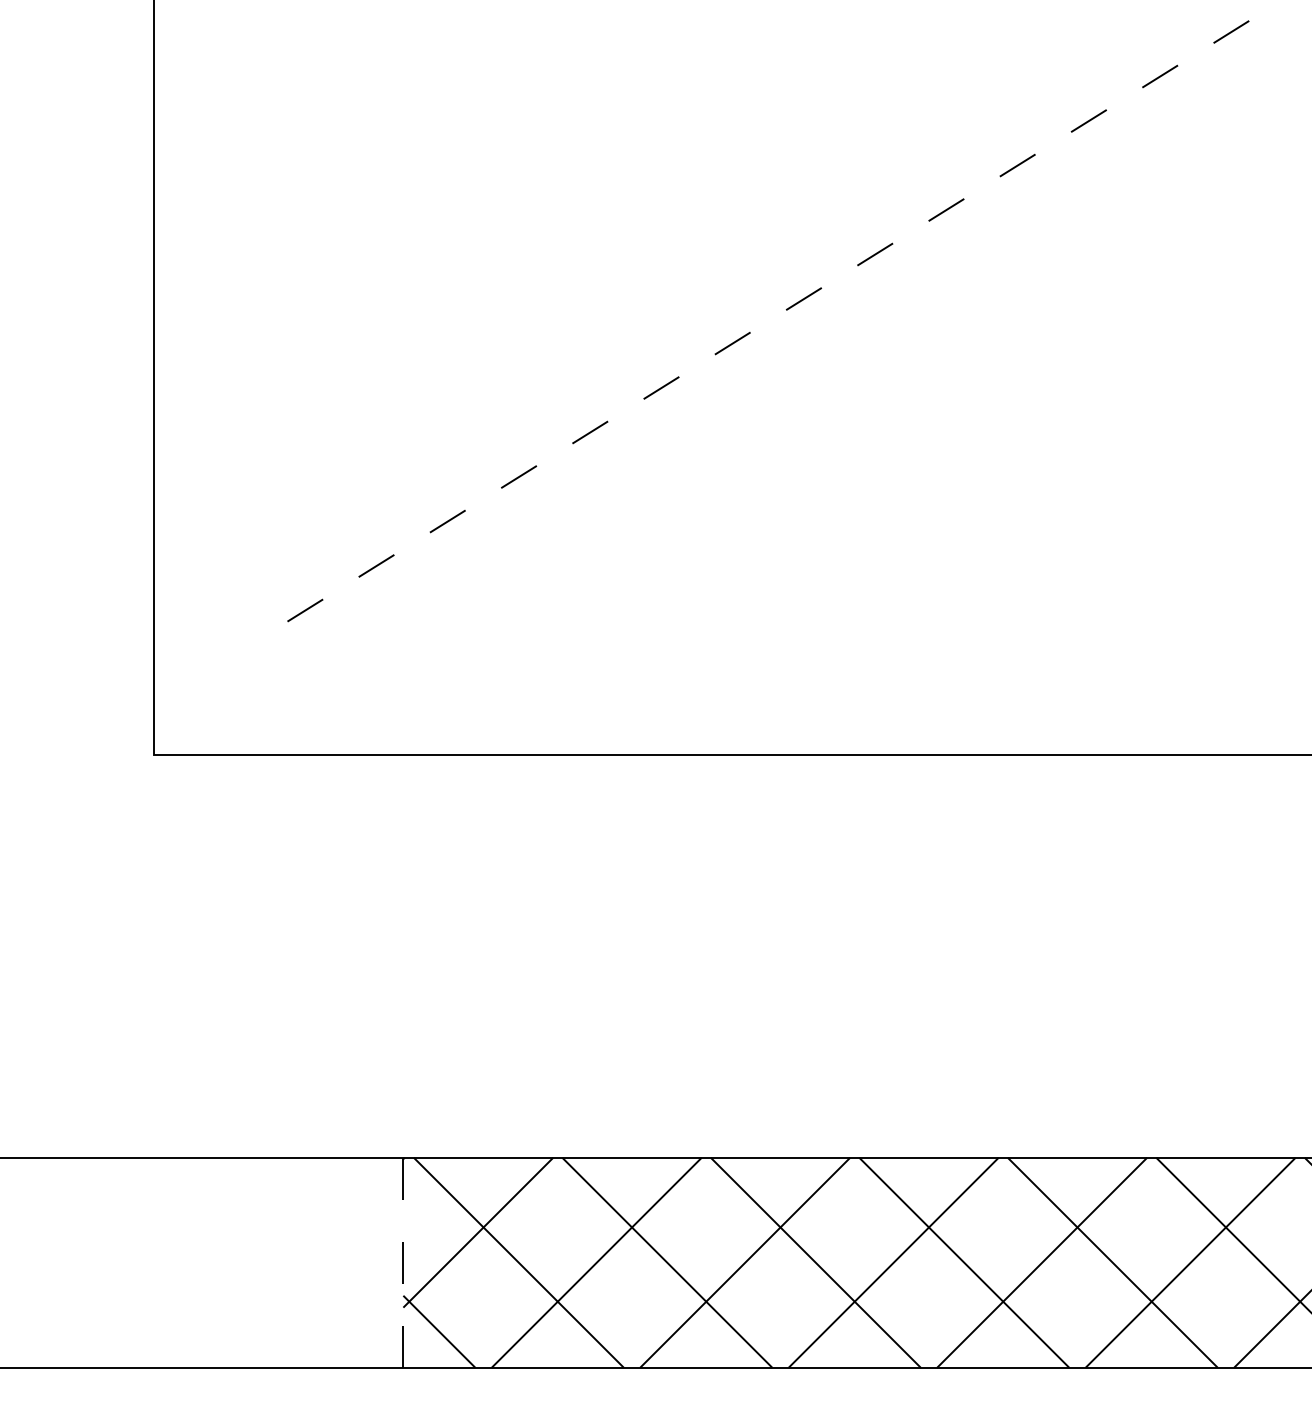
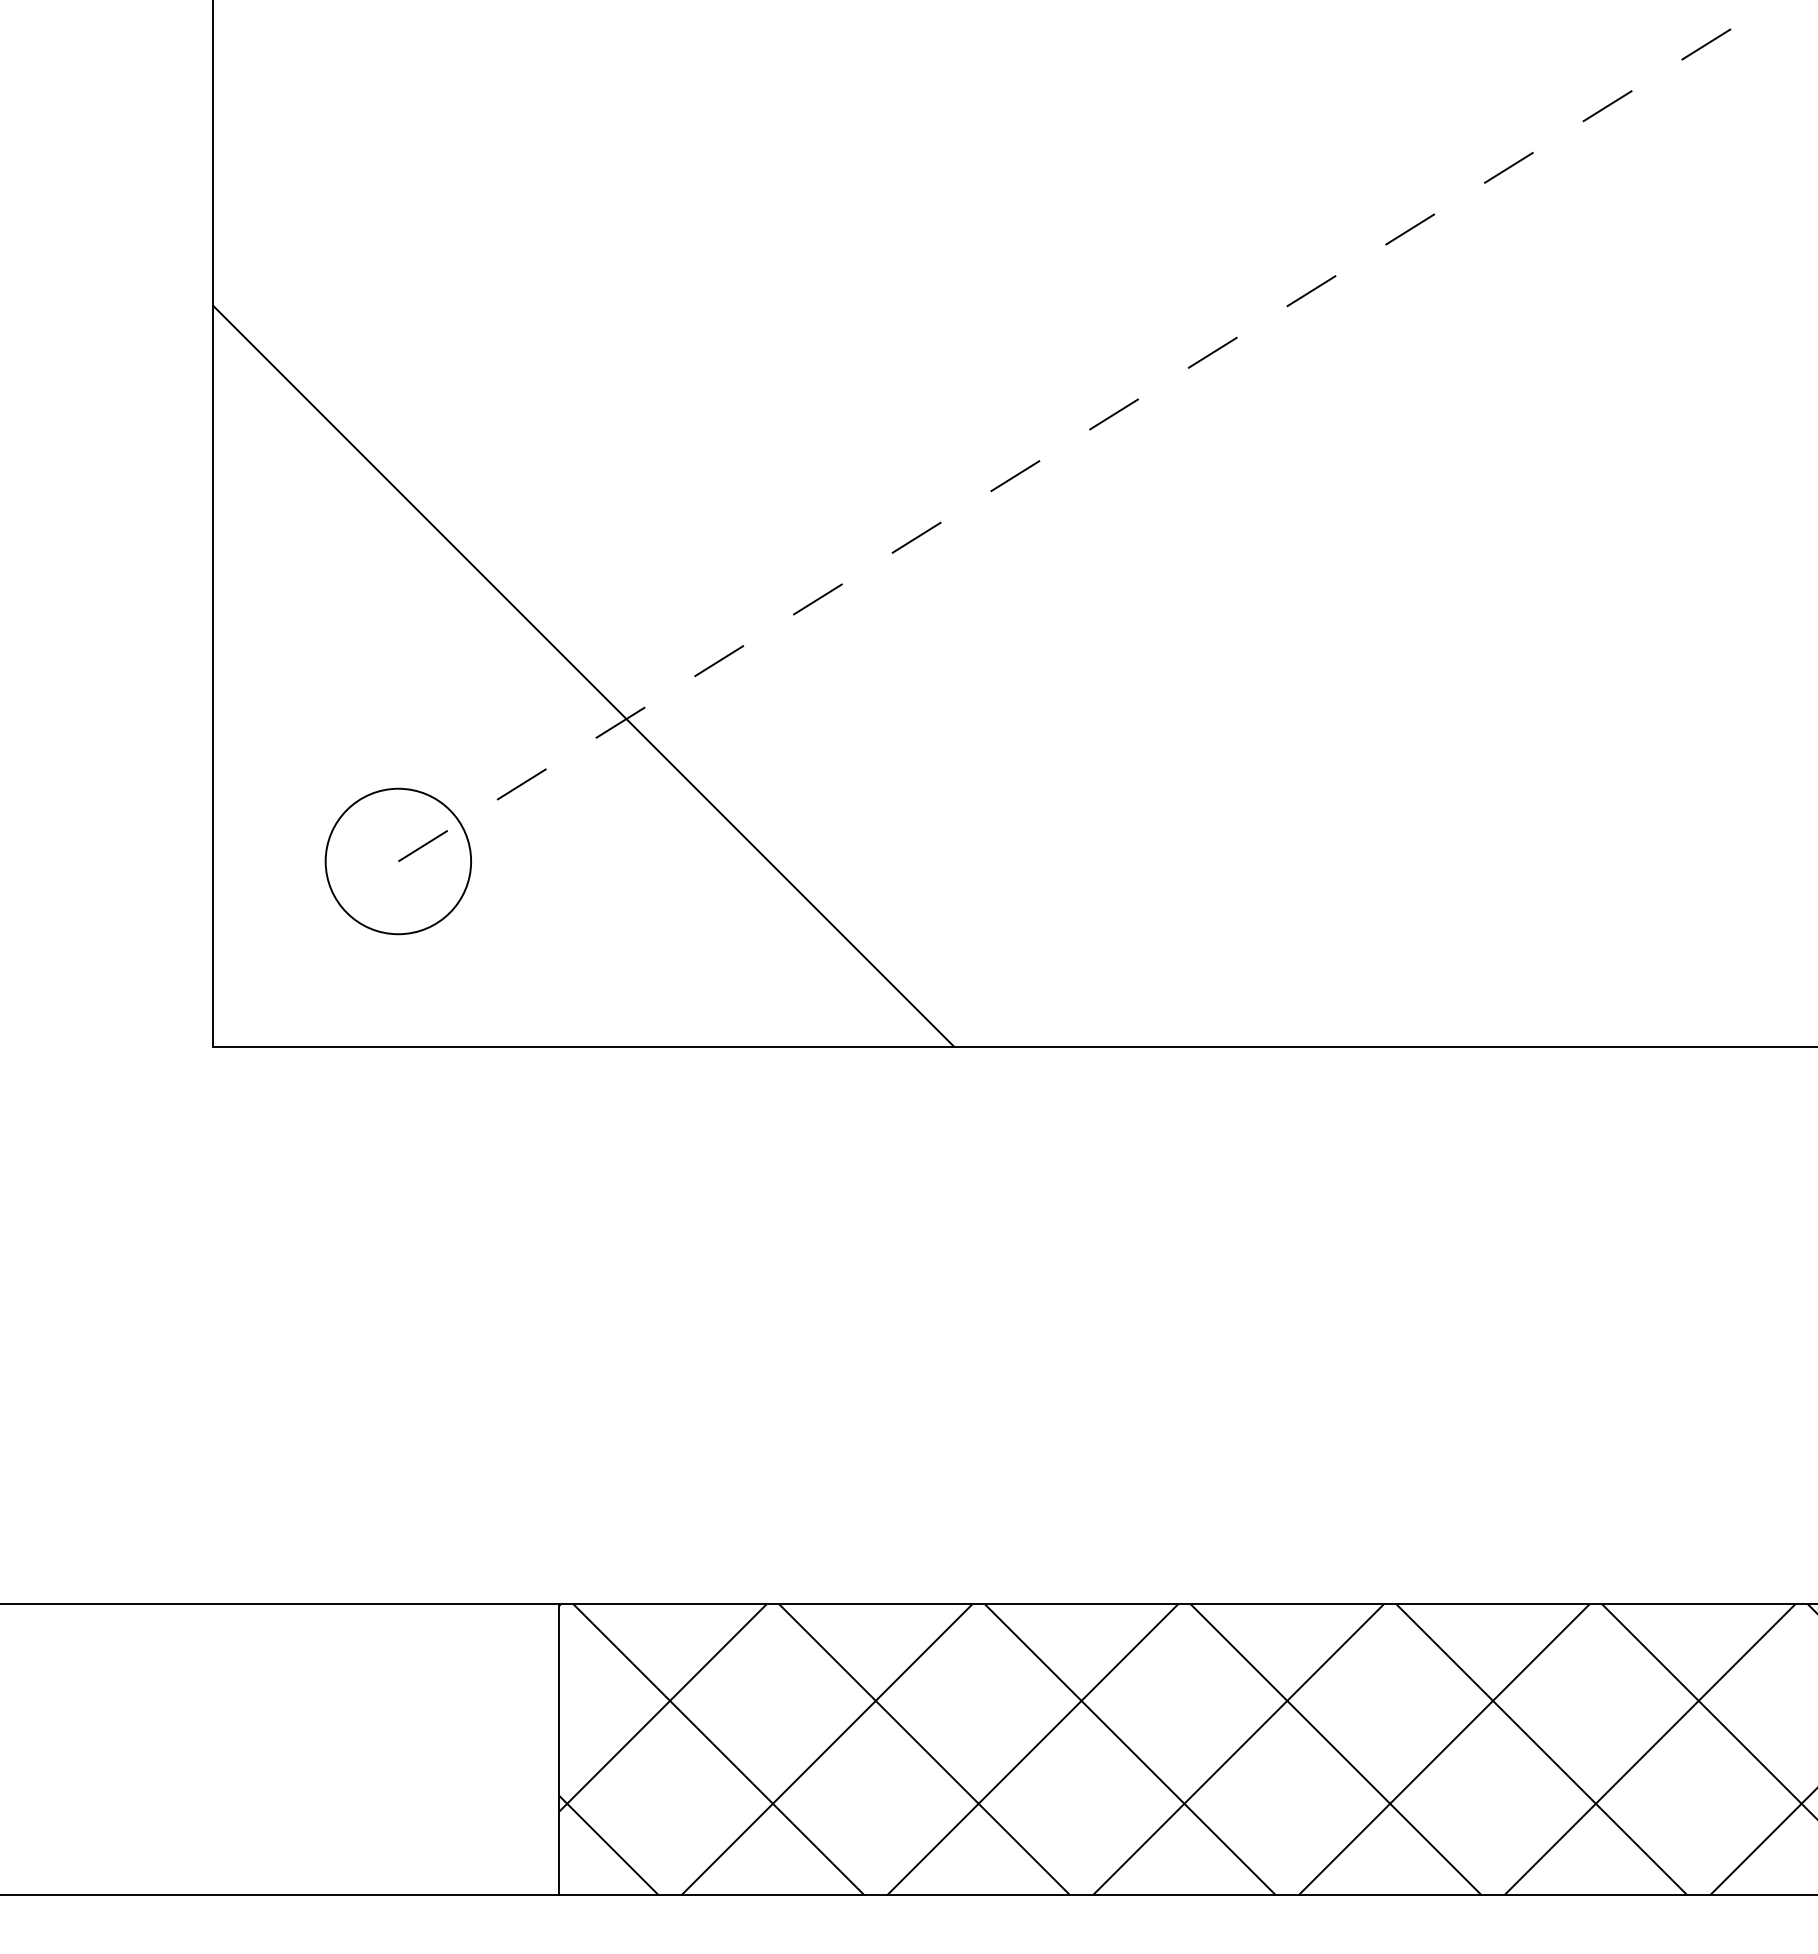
line: (421, 487) -> (583, 675), added
circle: (286, 621) -> (397, 861), added
line: (403, 1262) -> (558, 1749), dashed -> solid

